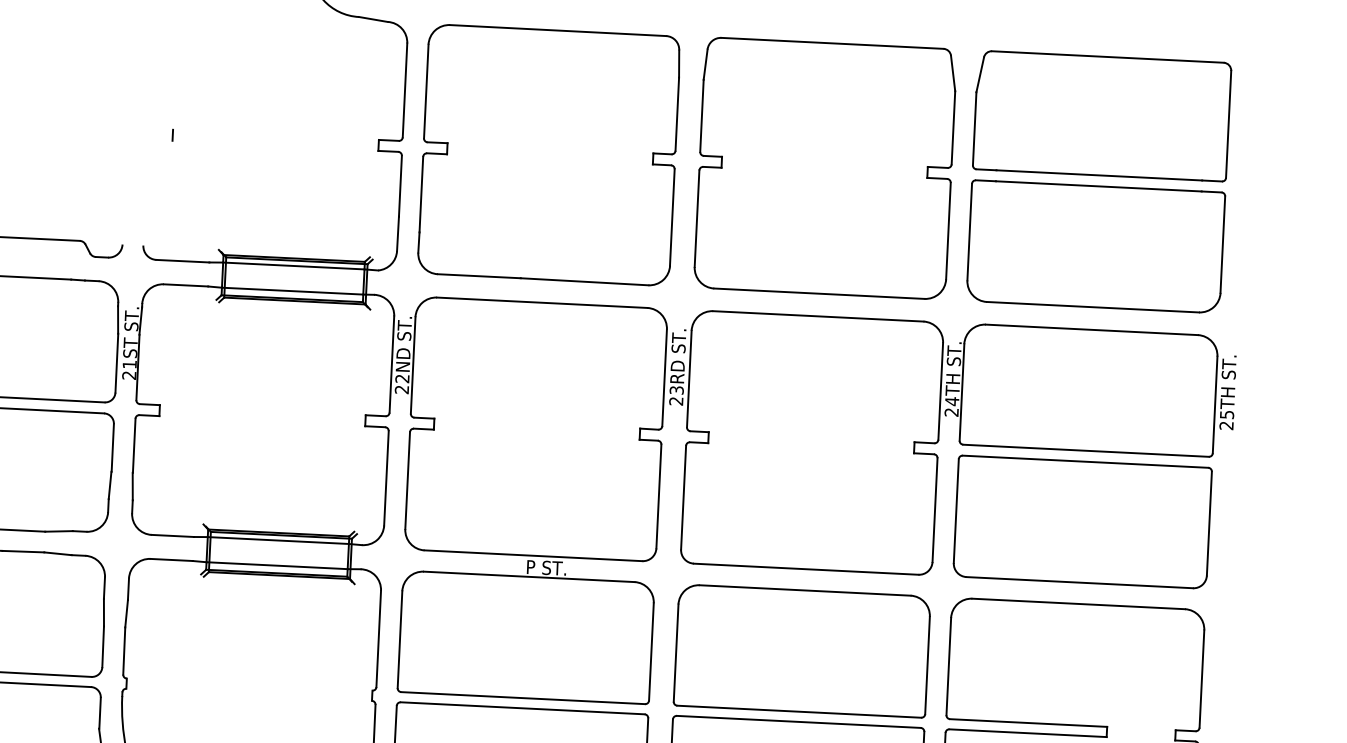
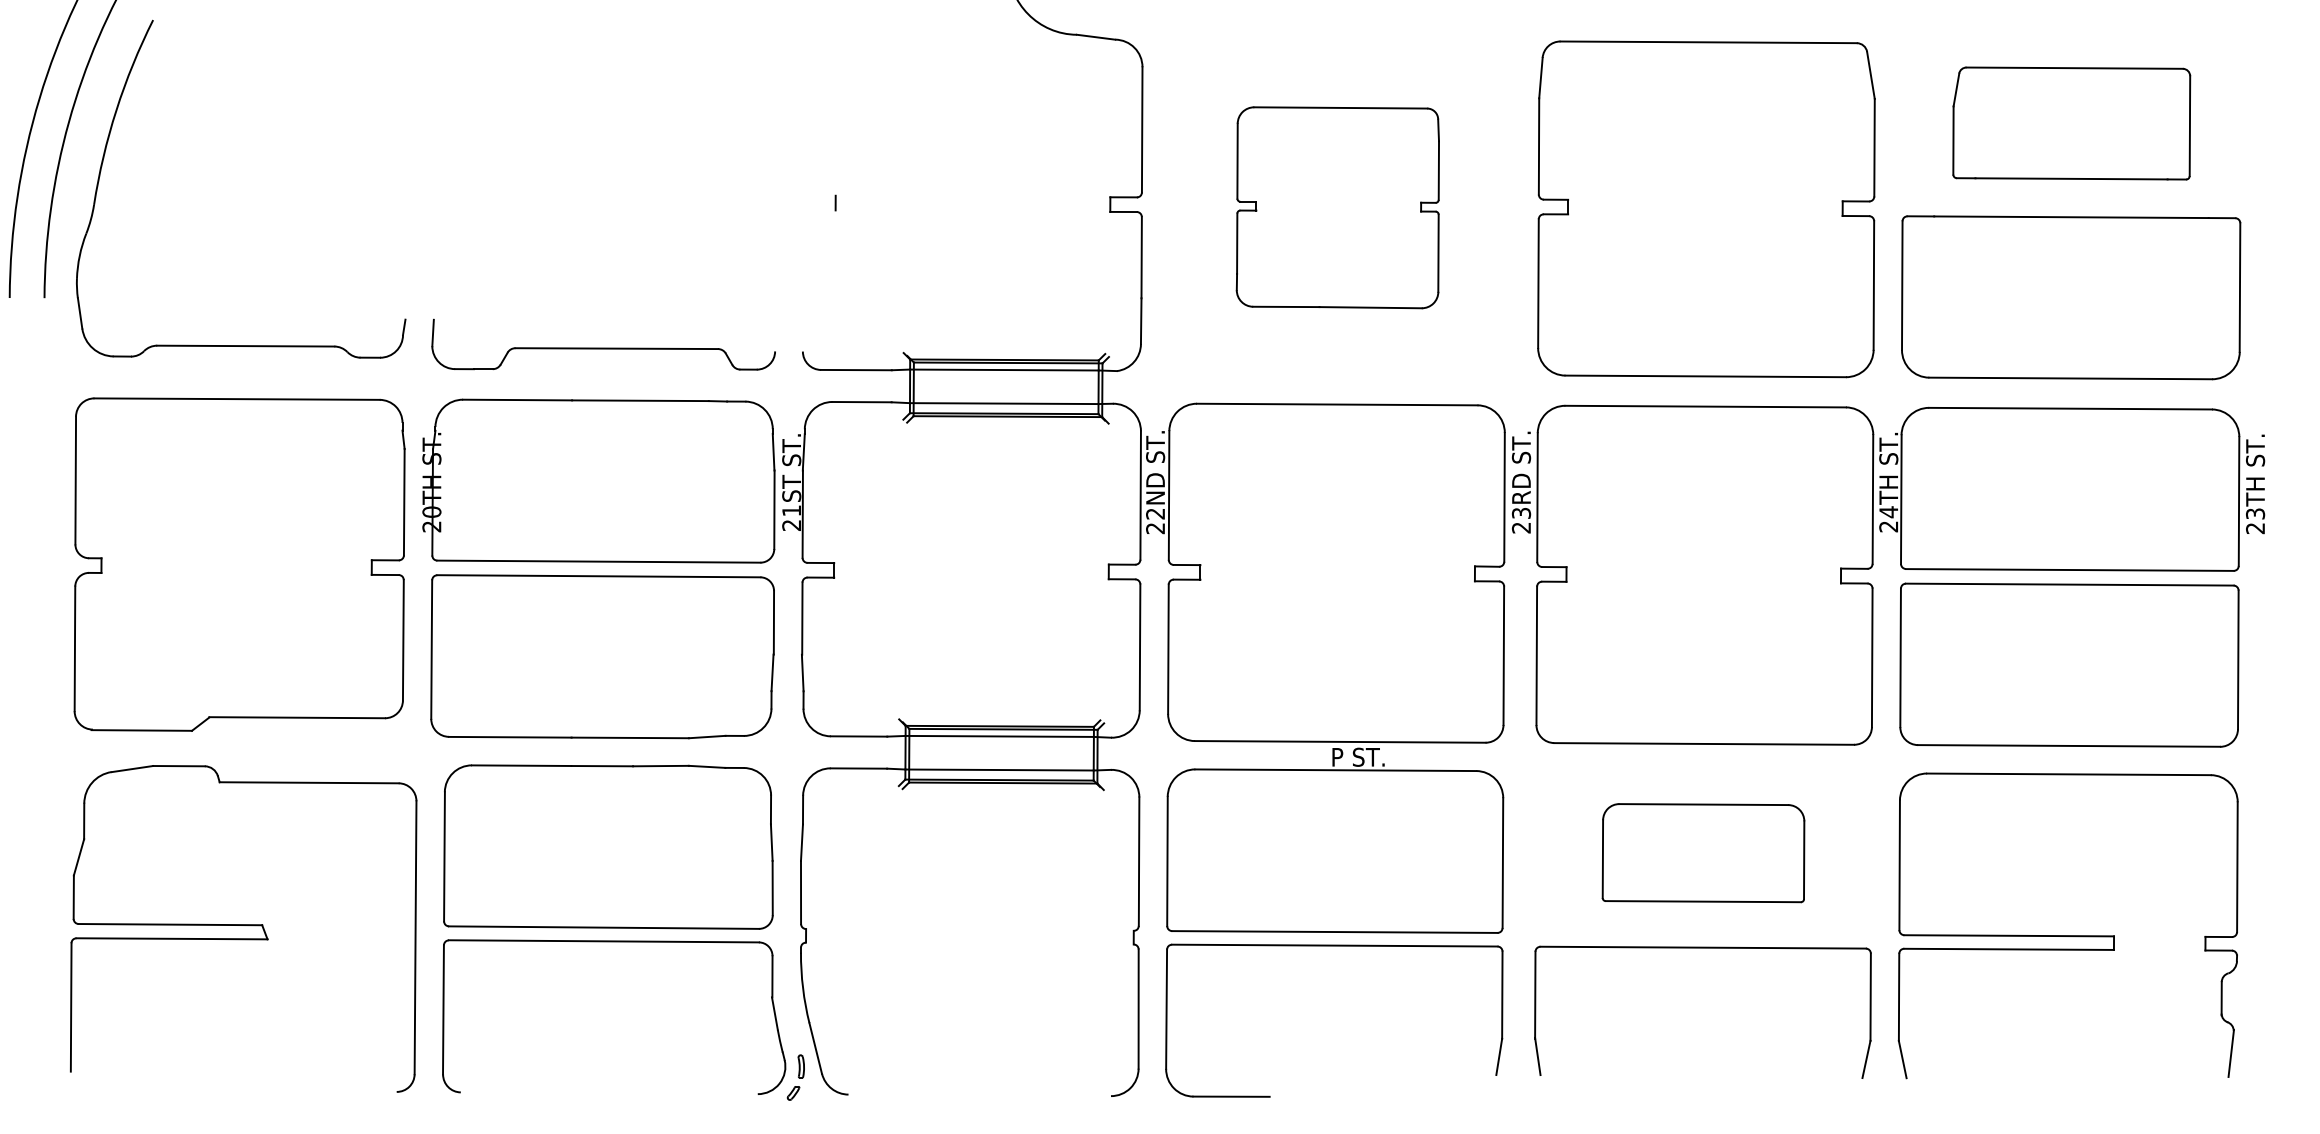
part: (1101, 116) -> (2071, 123), size x0.7
part: (548, 155) -> (1337, 207), size x0.6
text: (1227, 414) -> (2255, 513), 25TH -> 23TH
part: (802, 650) -> (1703, 852), size x0.6

